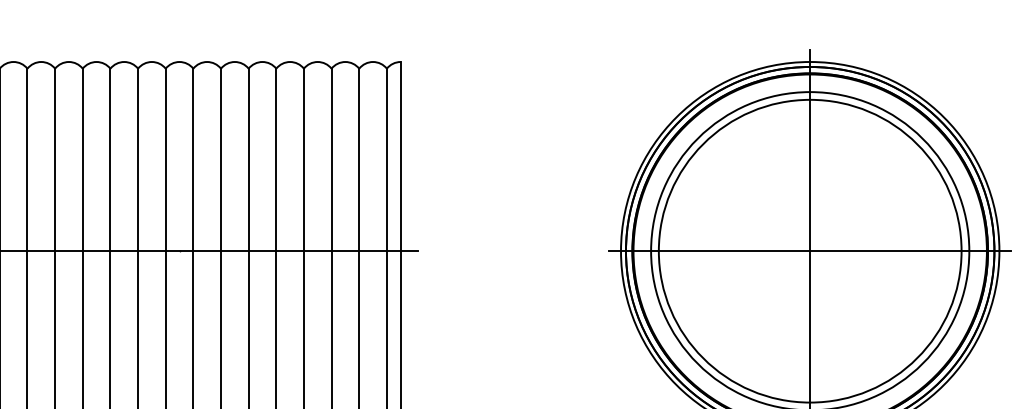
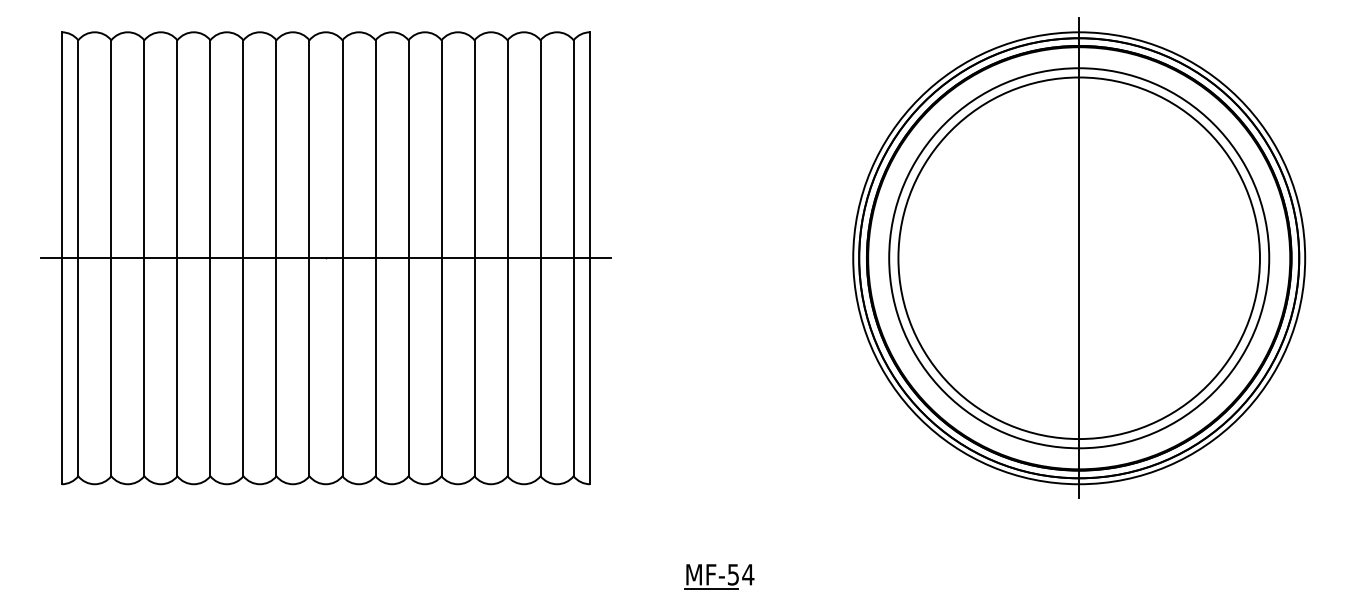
line: (810, 251) -> (1079, 258), removed

